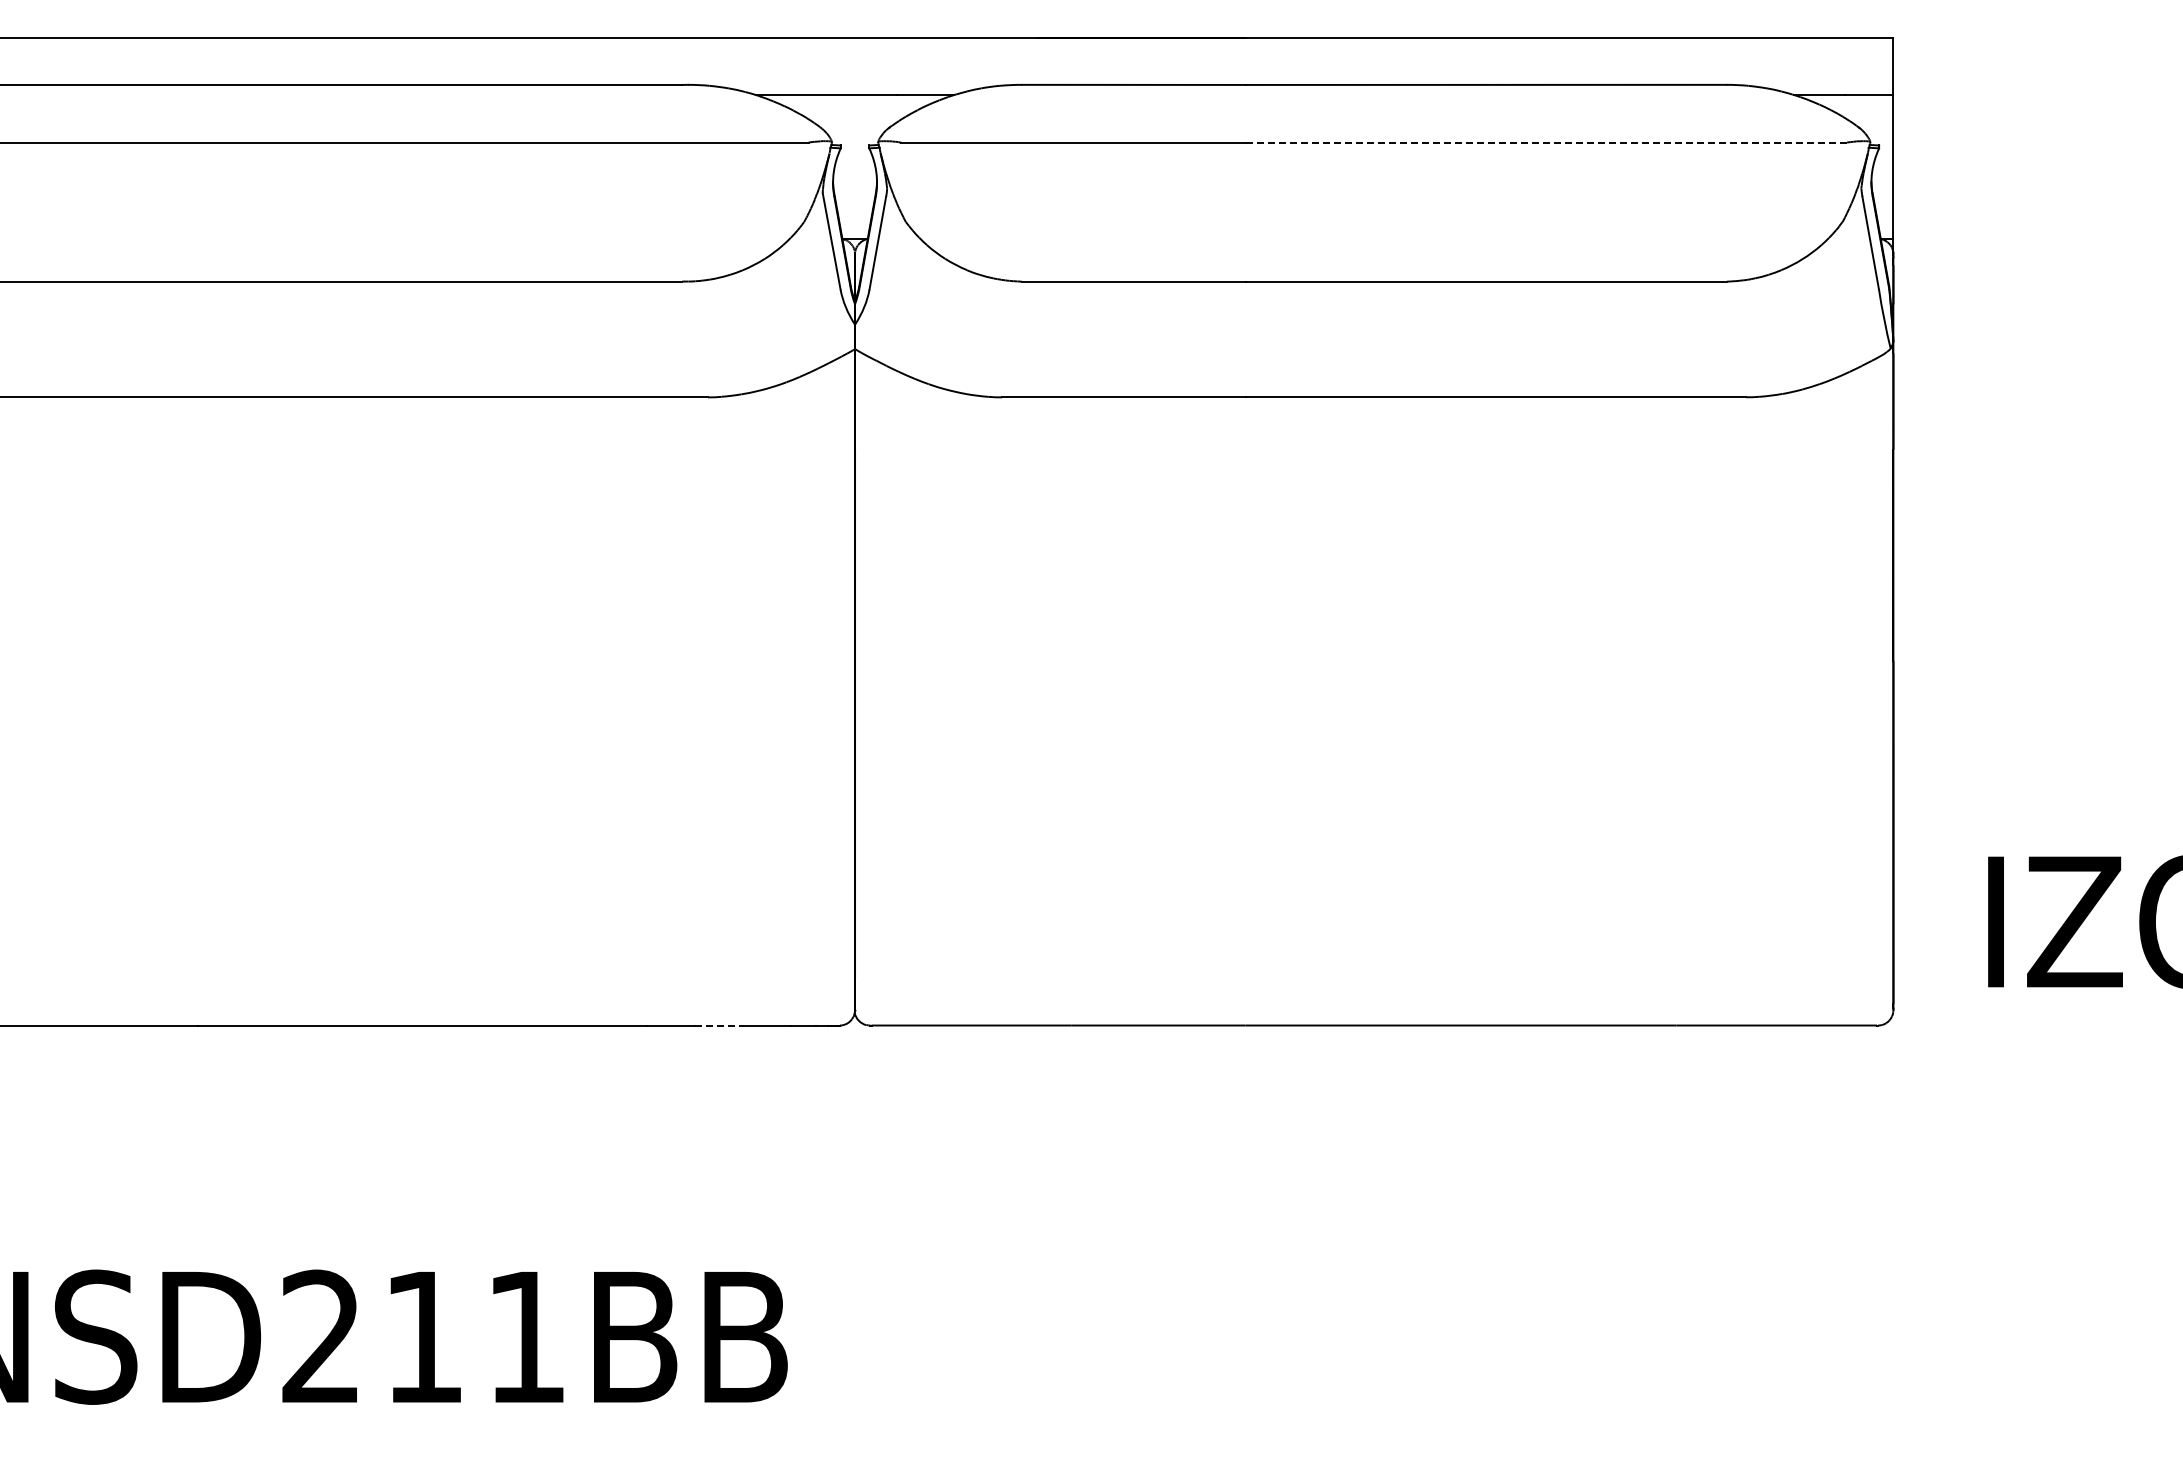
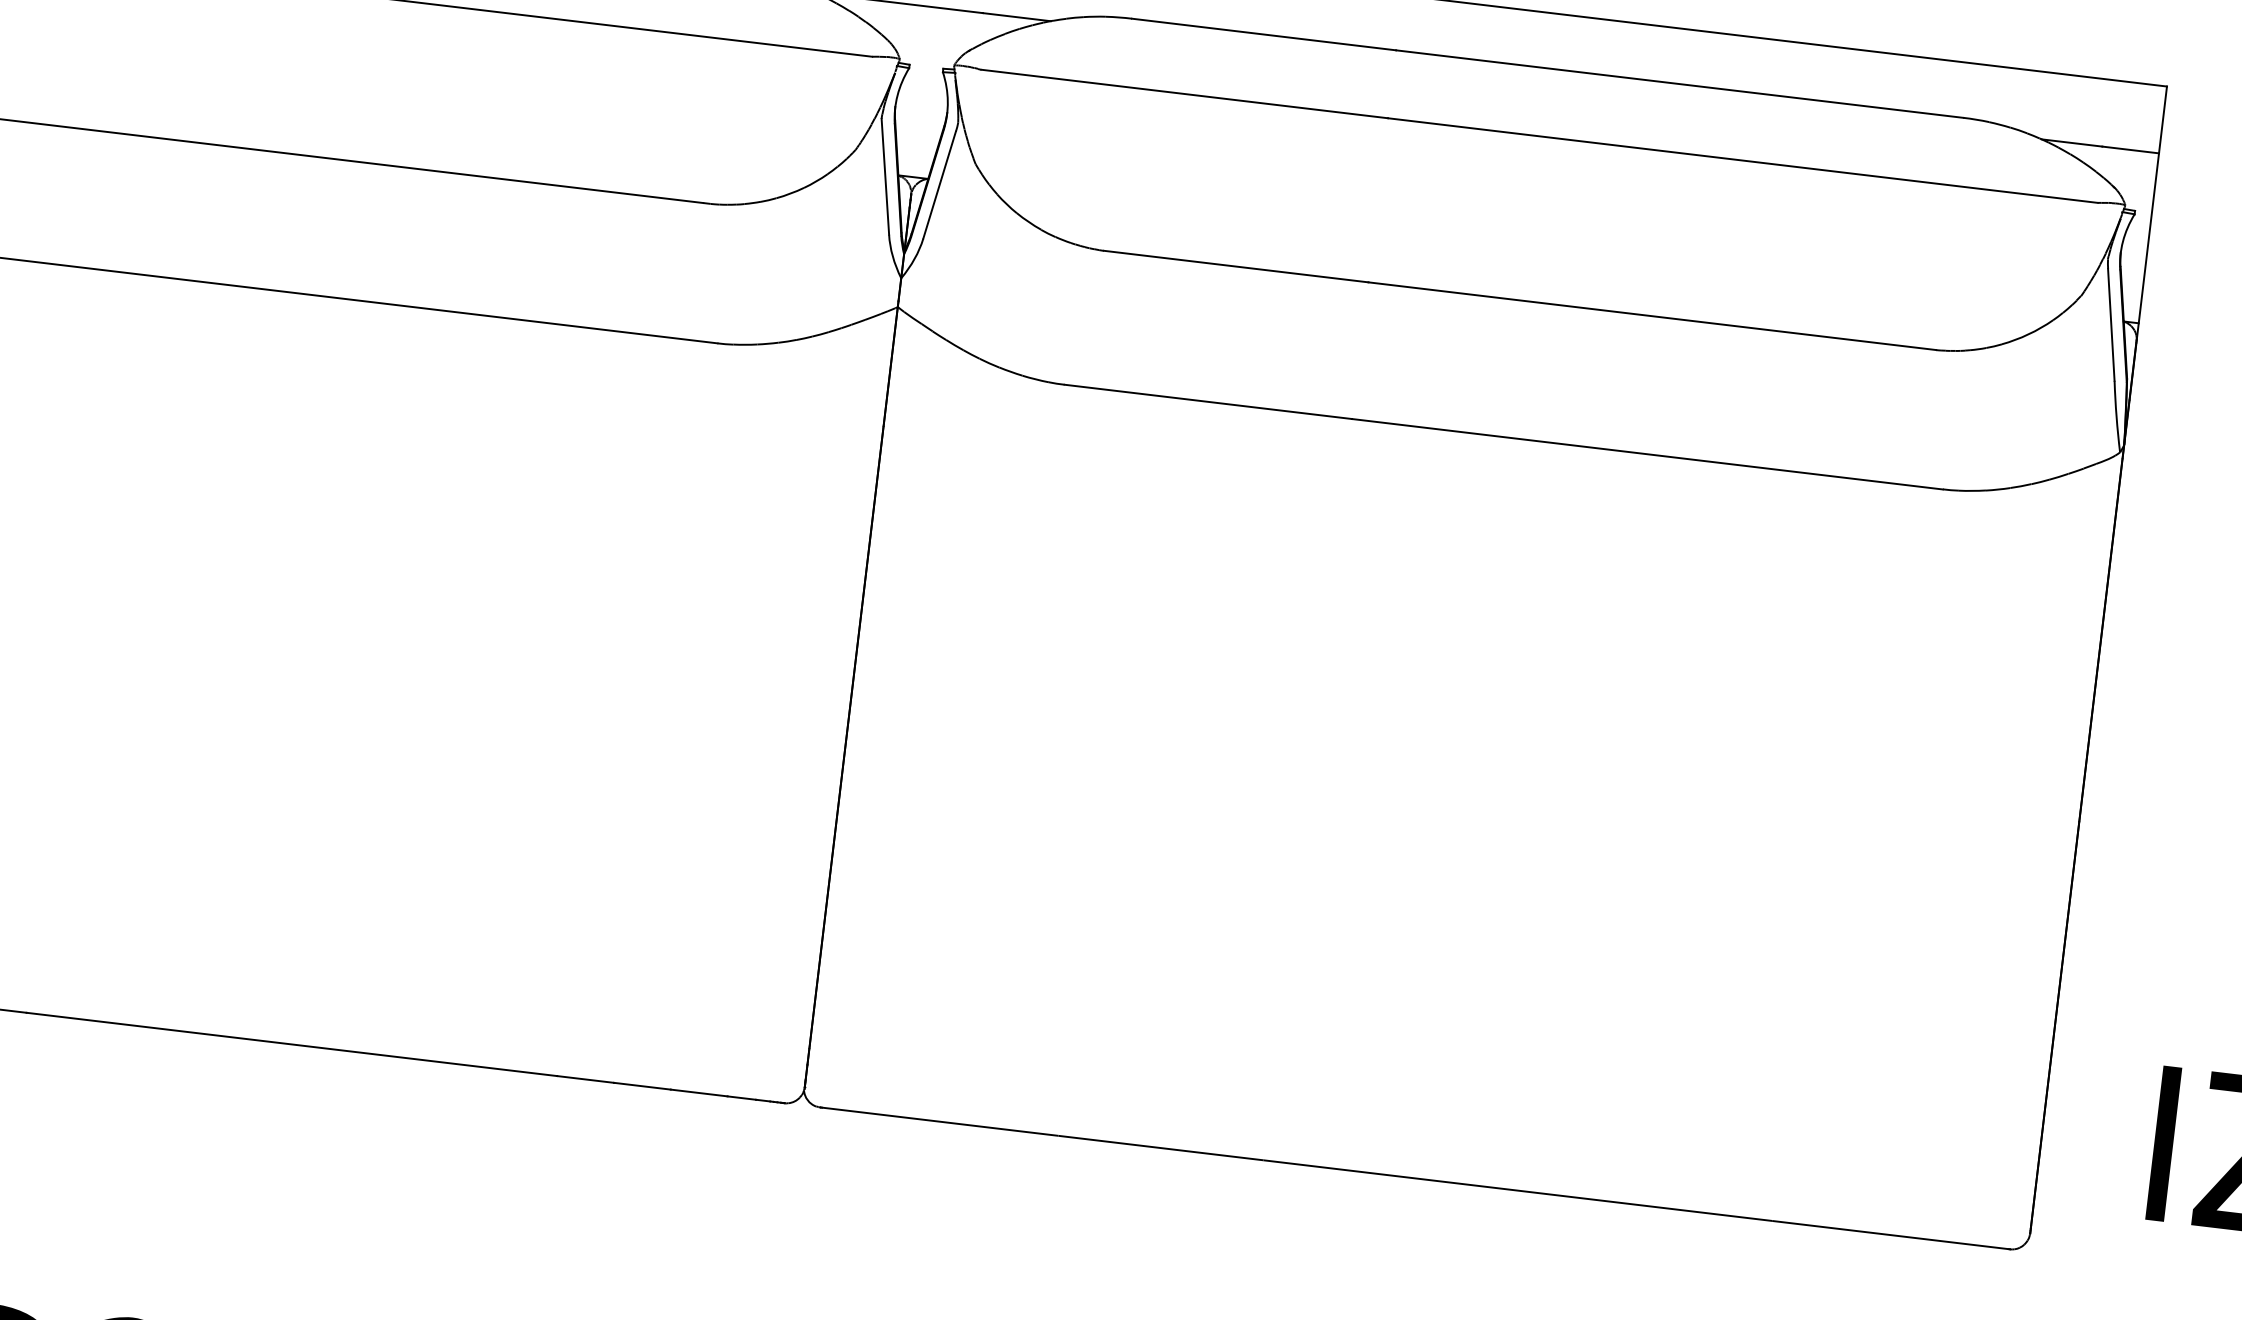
line: (1546, 142) -> (1742, 160), dashed -> solid
line: (719, 1025) -> (642, 1086), dashed -> solid

